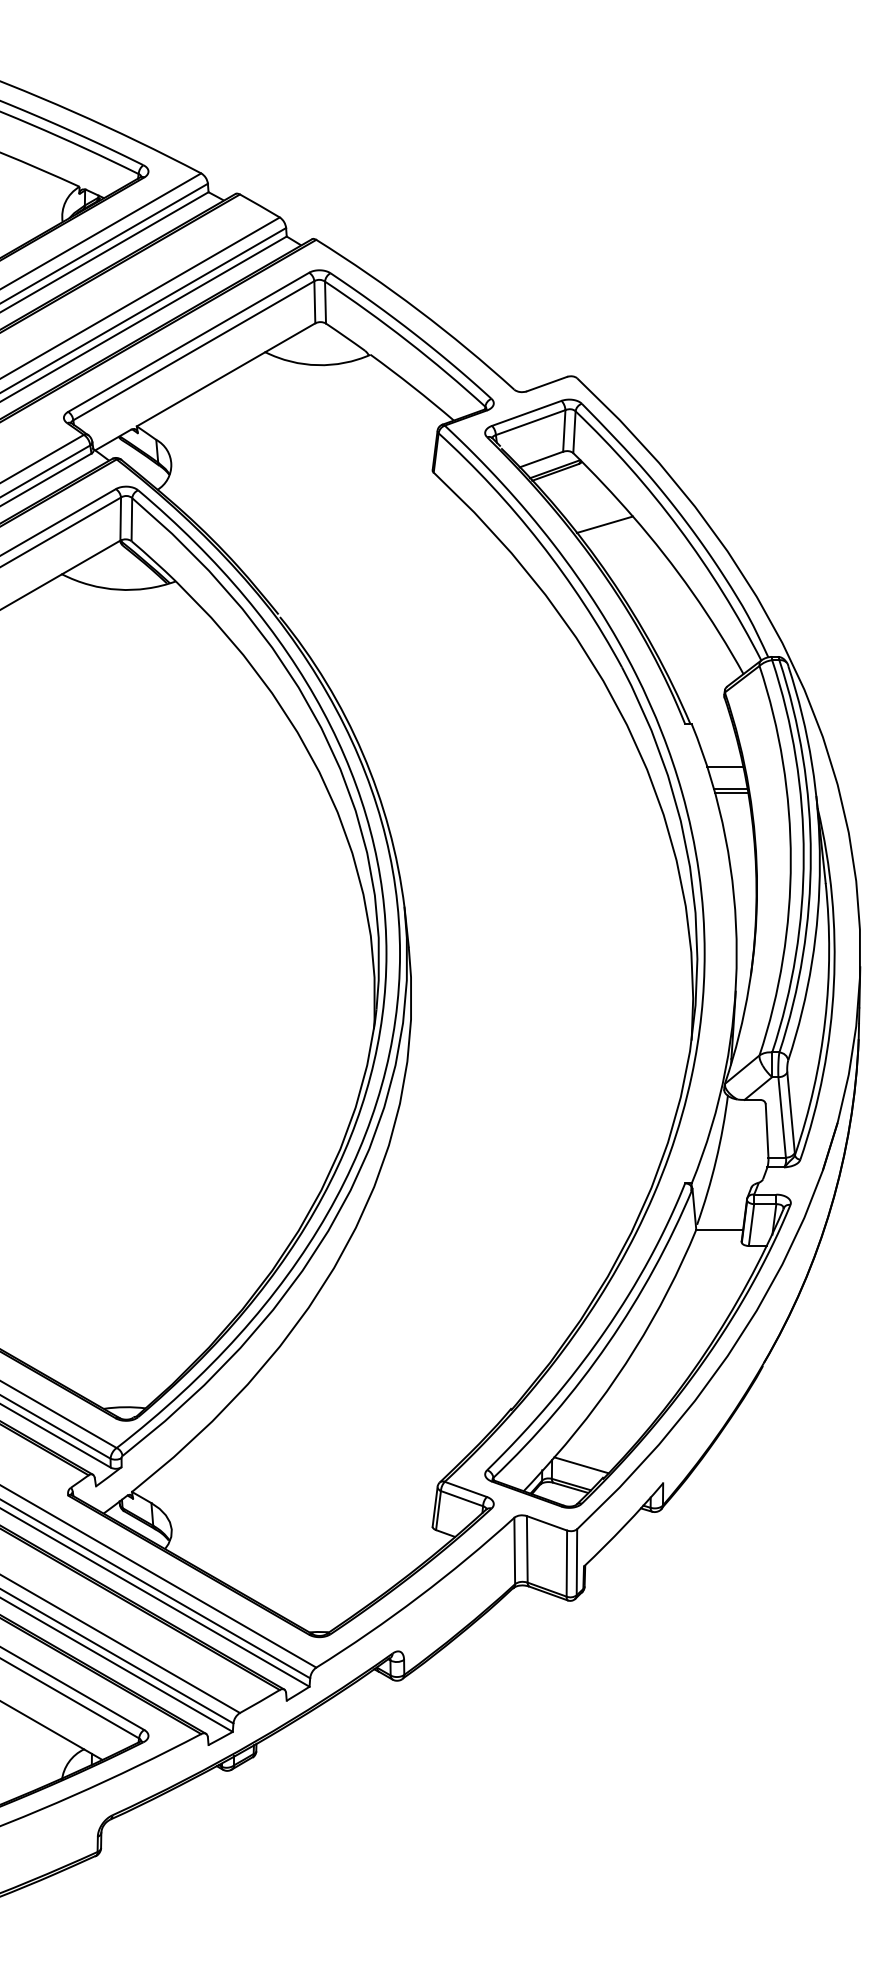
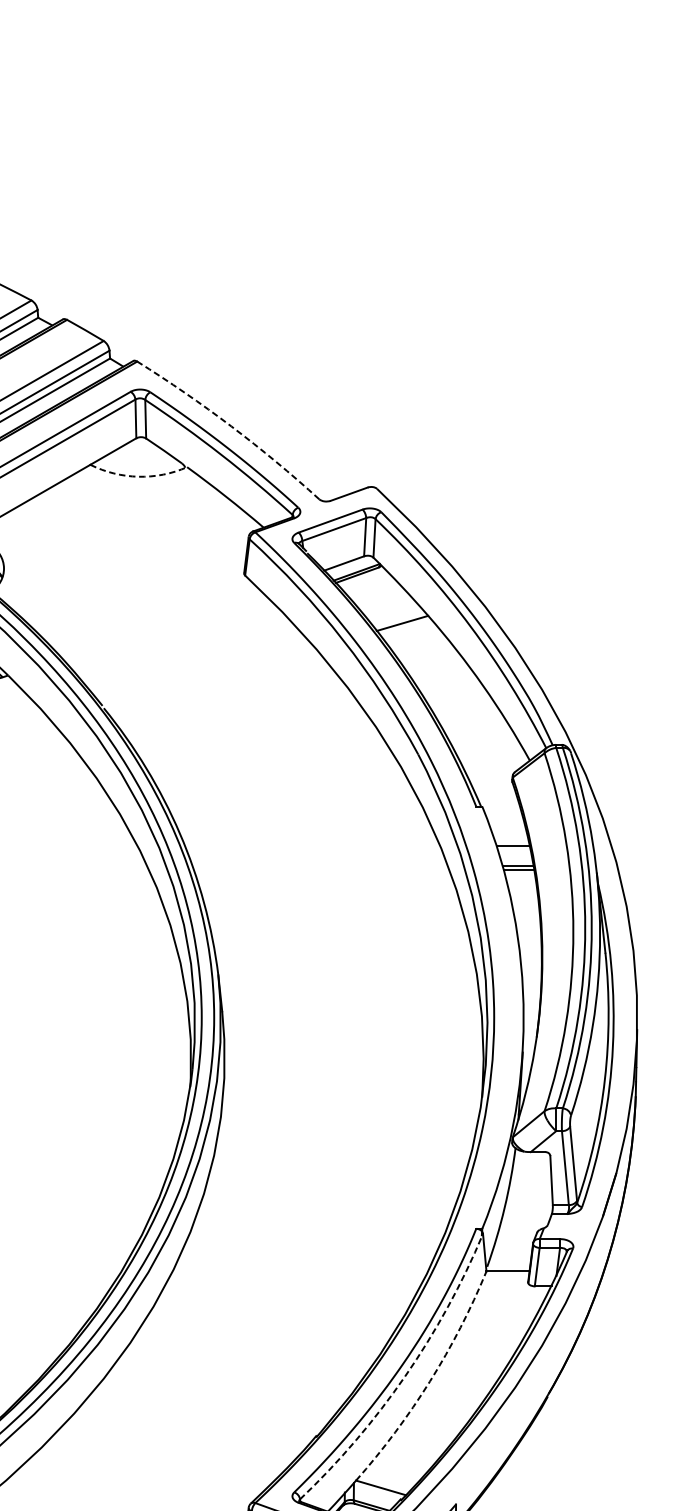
arc: (418, 310) -> (231, 426), solid -> dashed
arc: (317, 365) -> (138, 477), solid -> dashed
arc: (607, 1343) -> (404, 1375), solid -> dashed
arc: (634, 1349) -> (429, 1381), solid -> dashed

